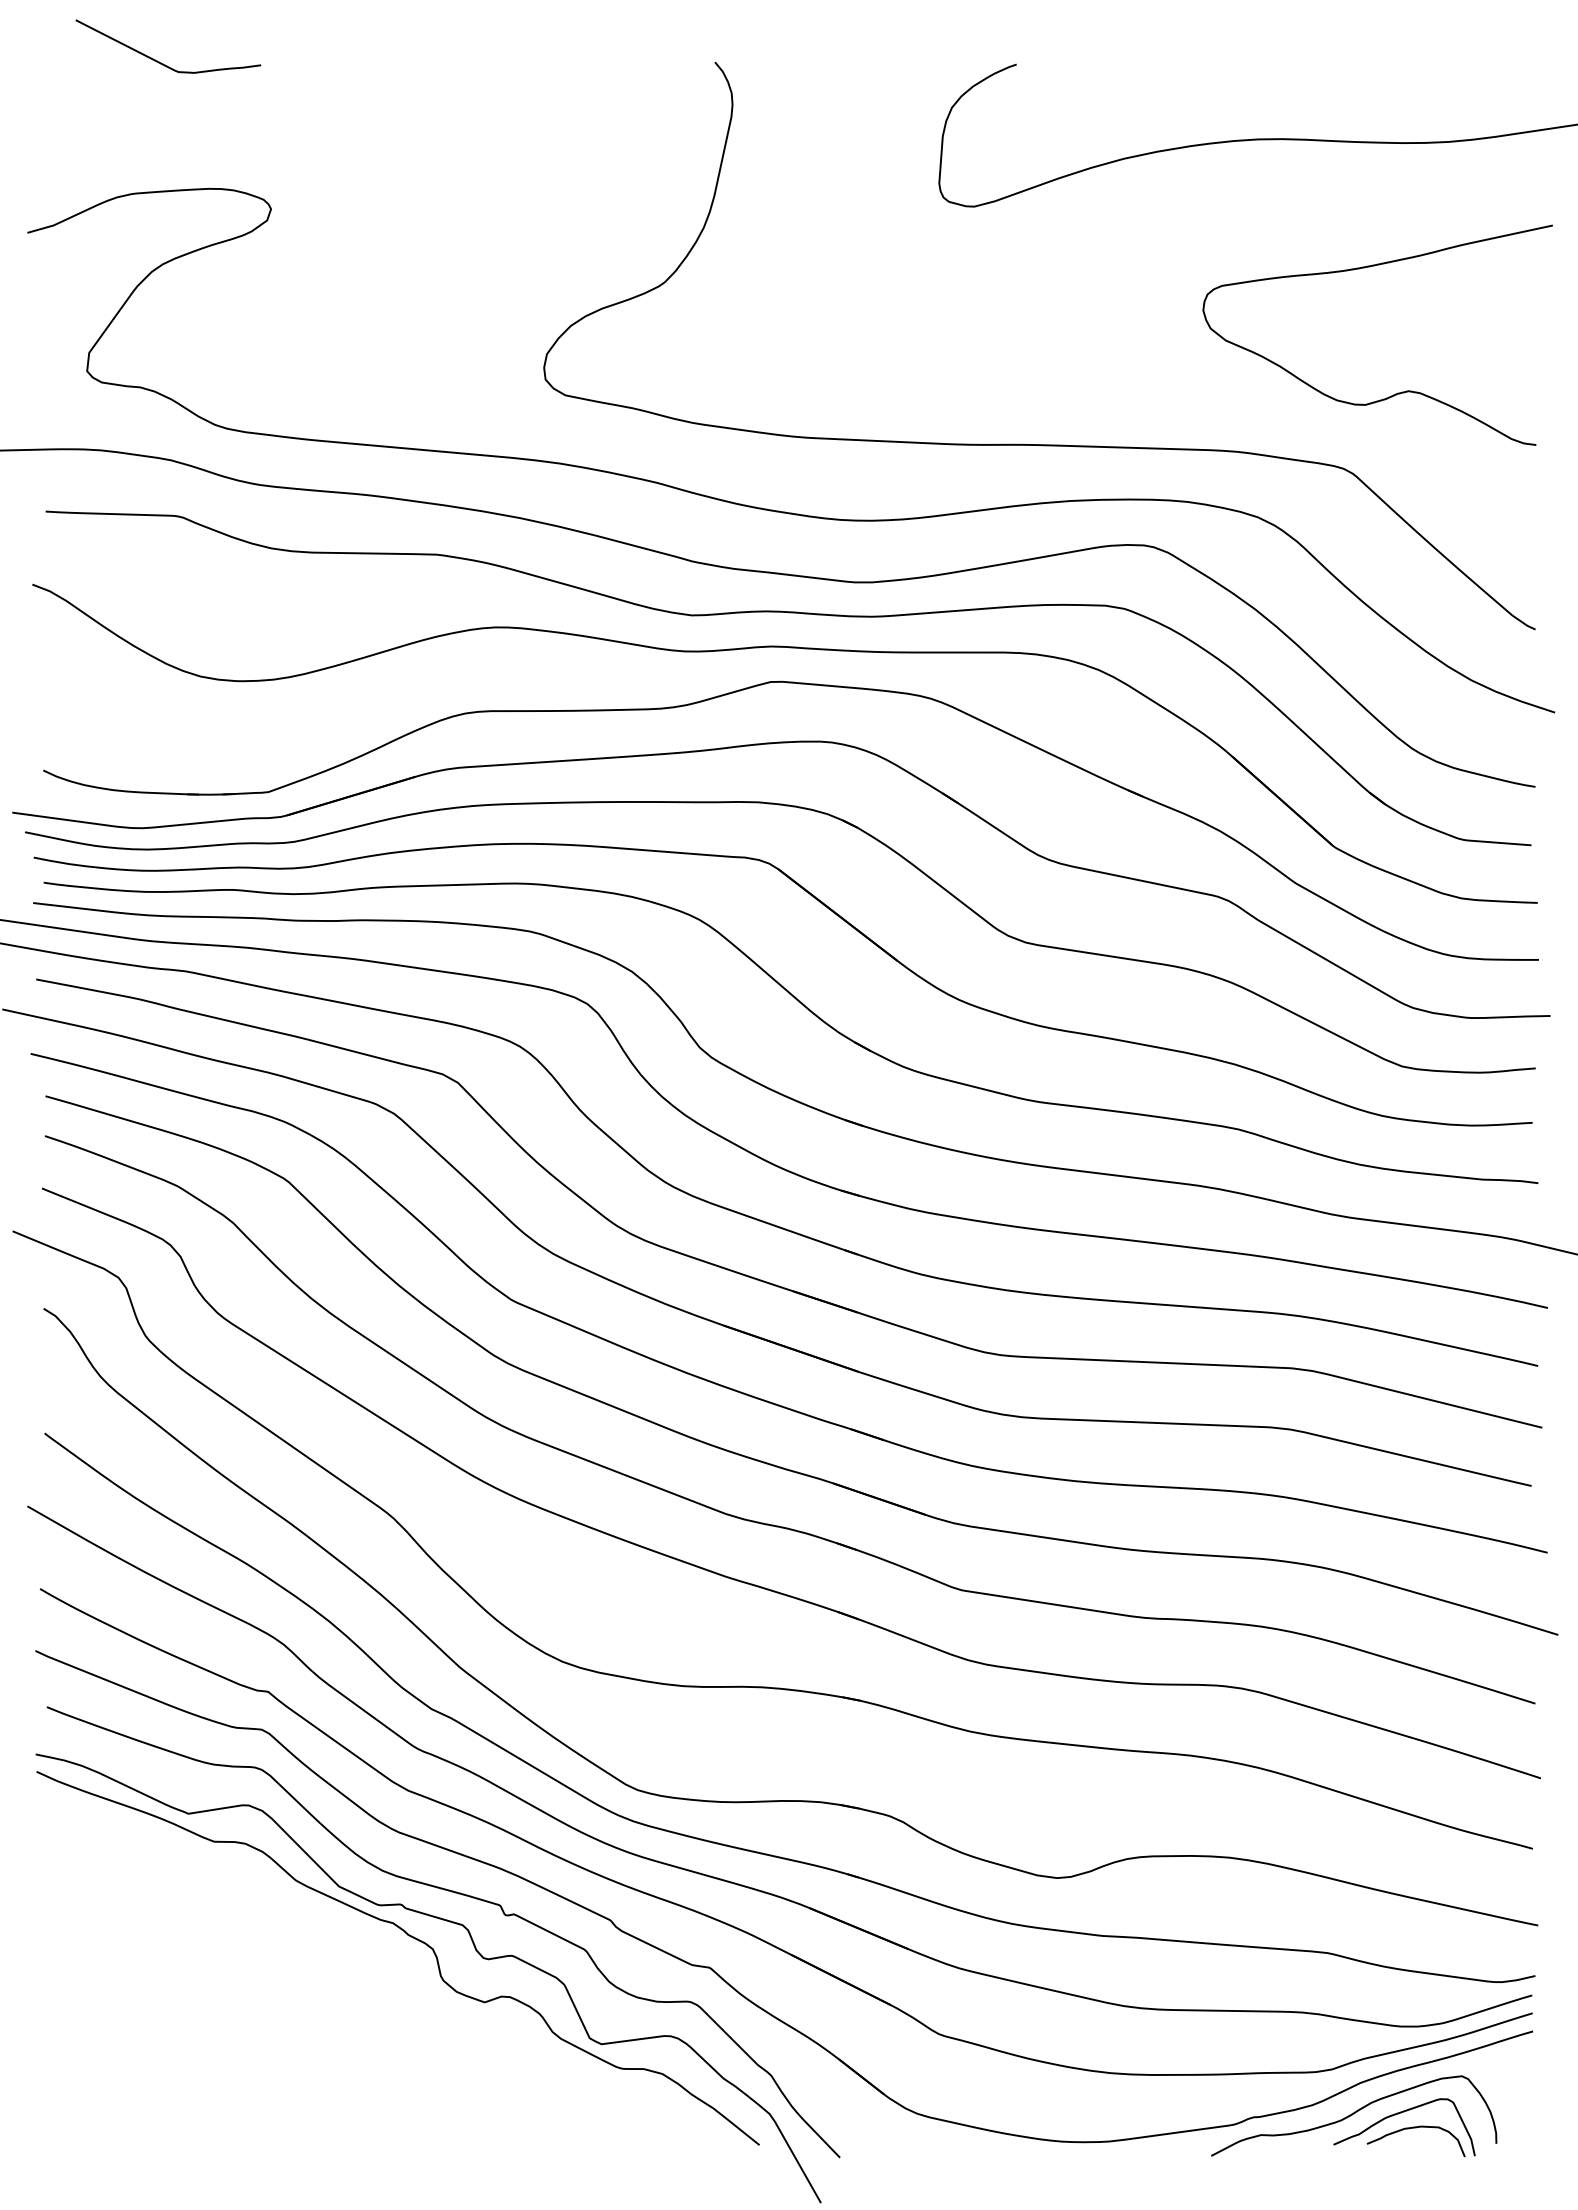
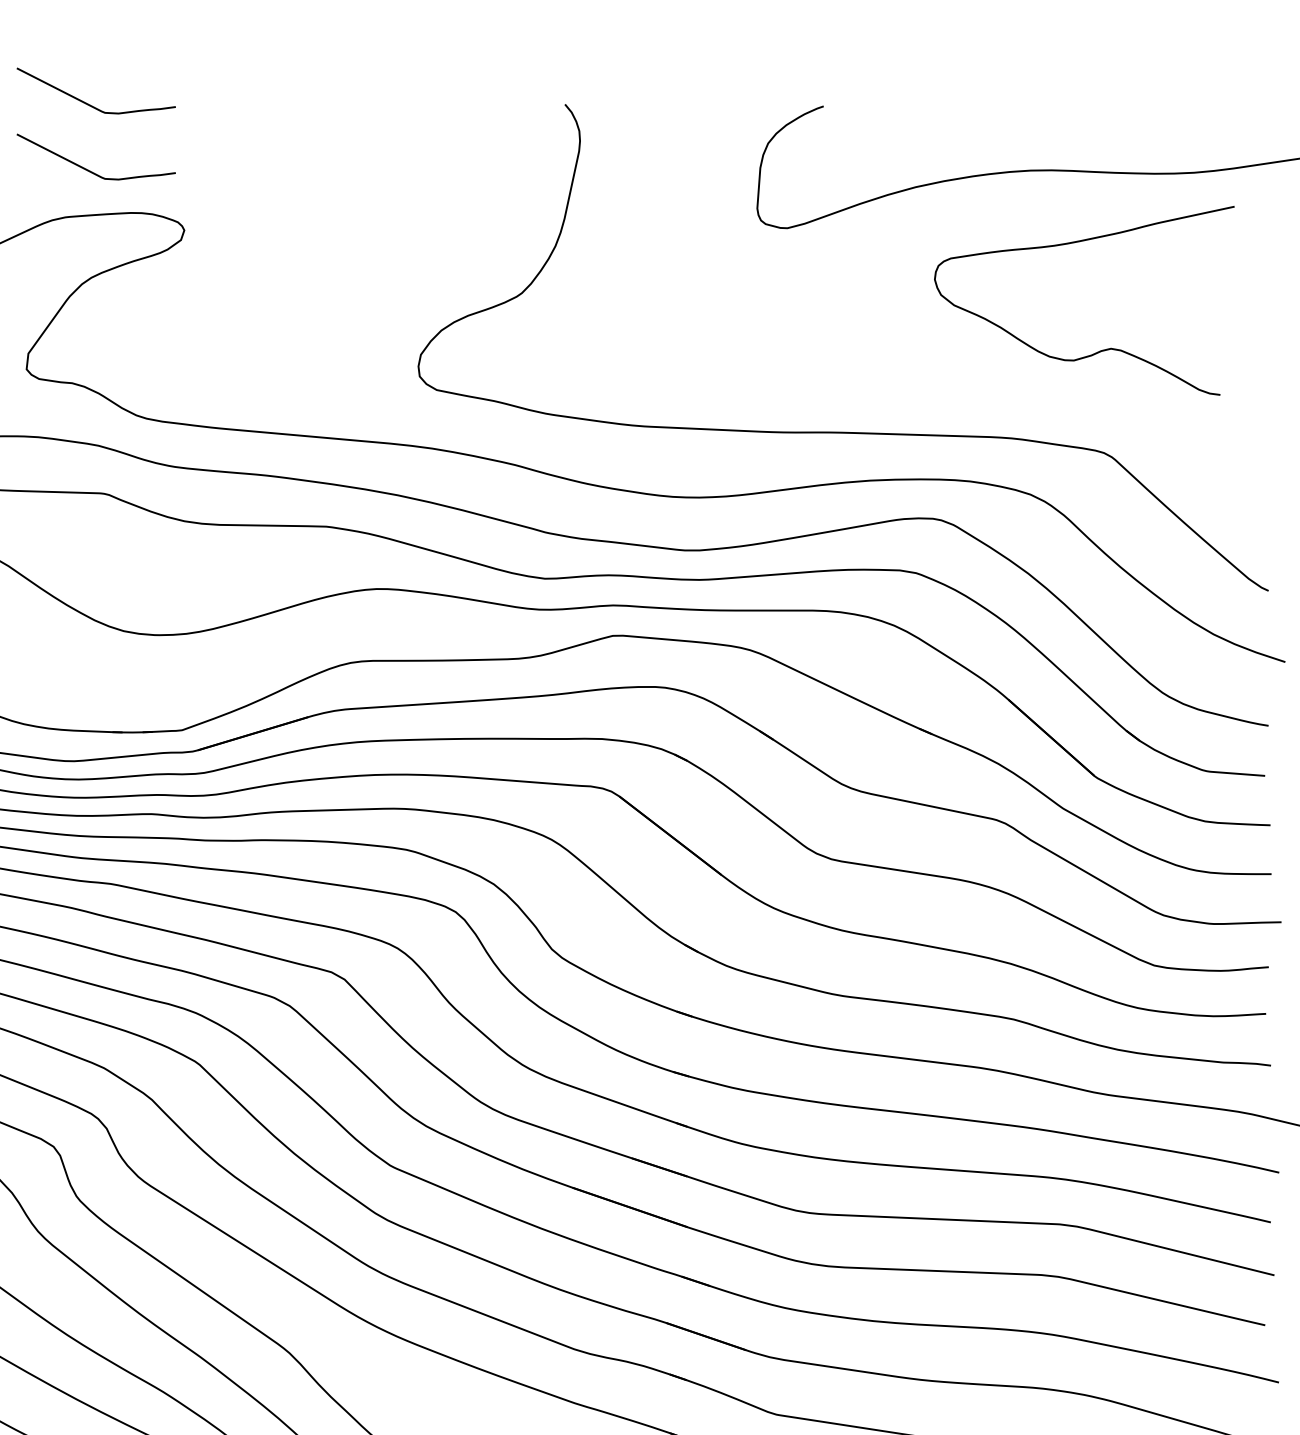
curve: (161, 139) -> (90, 170), added
curve: (1398, 392) -> (1102, 349), moved

